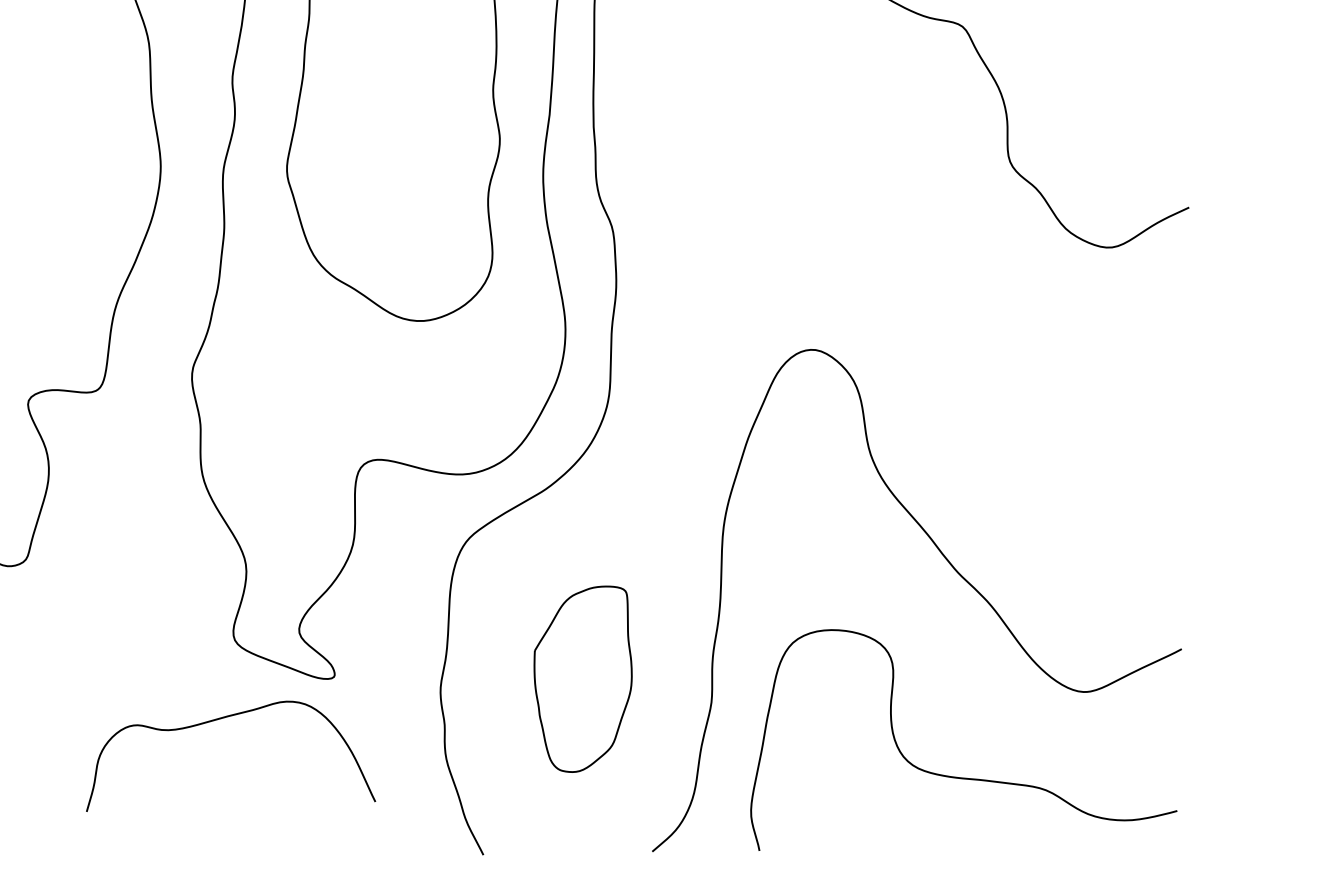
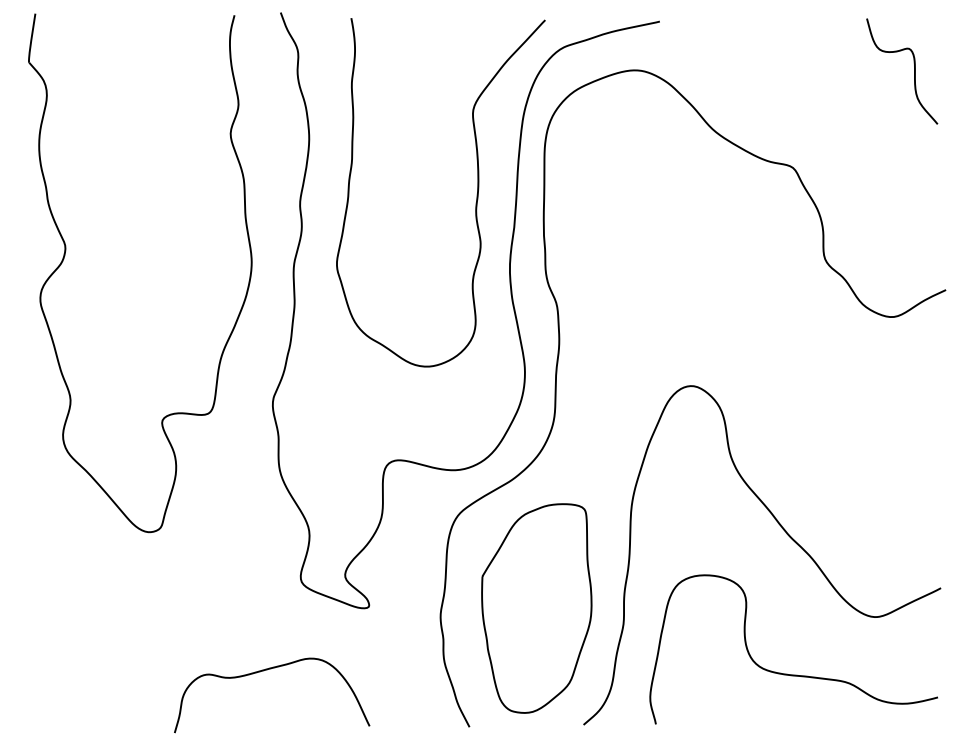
part: (582, 679) -> (536, 608), size x1.67
curve: (224, 719) -> (267, 670), moved

